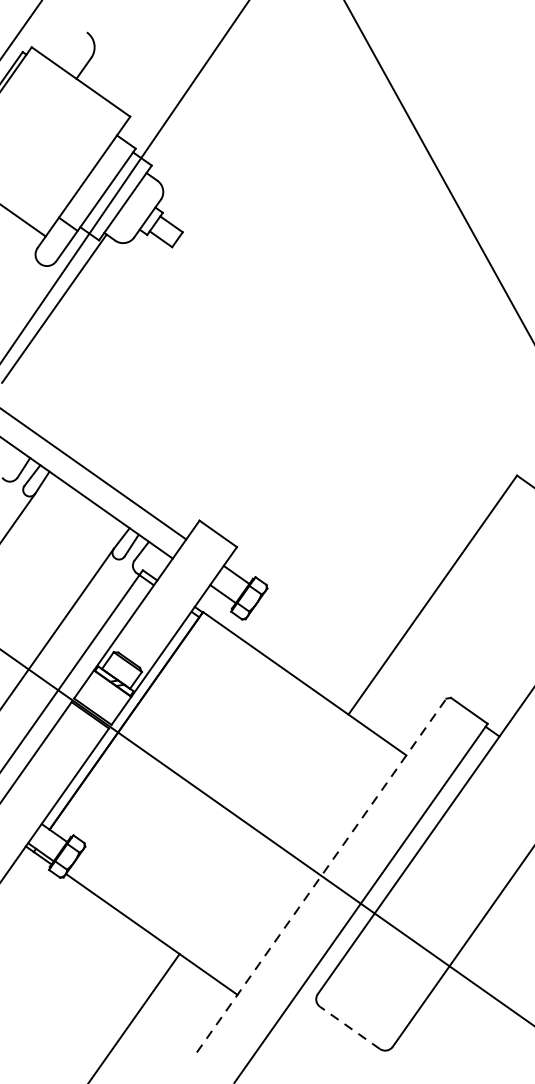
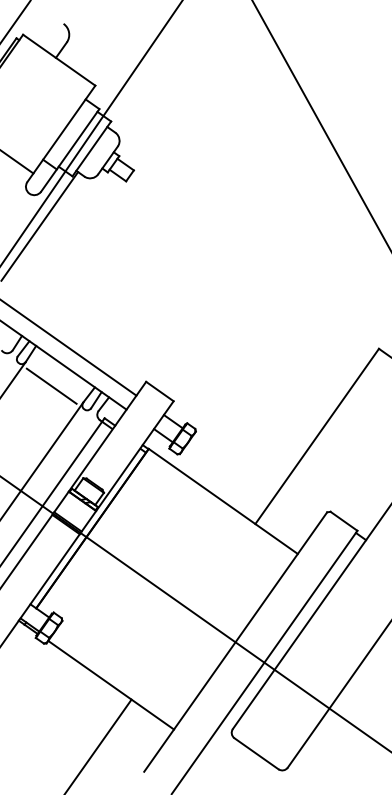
line: (70, 526) -> (51, 386), added
line: (321, 876) -> (235, 642), dashed -> solid
line: (350, 1027) -> (256, 753), dashed -> solid

